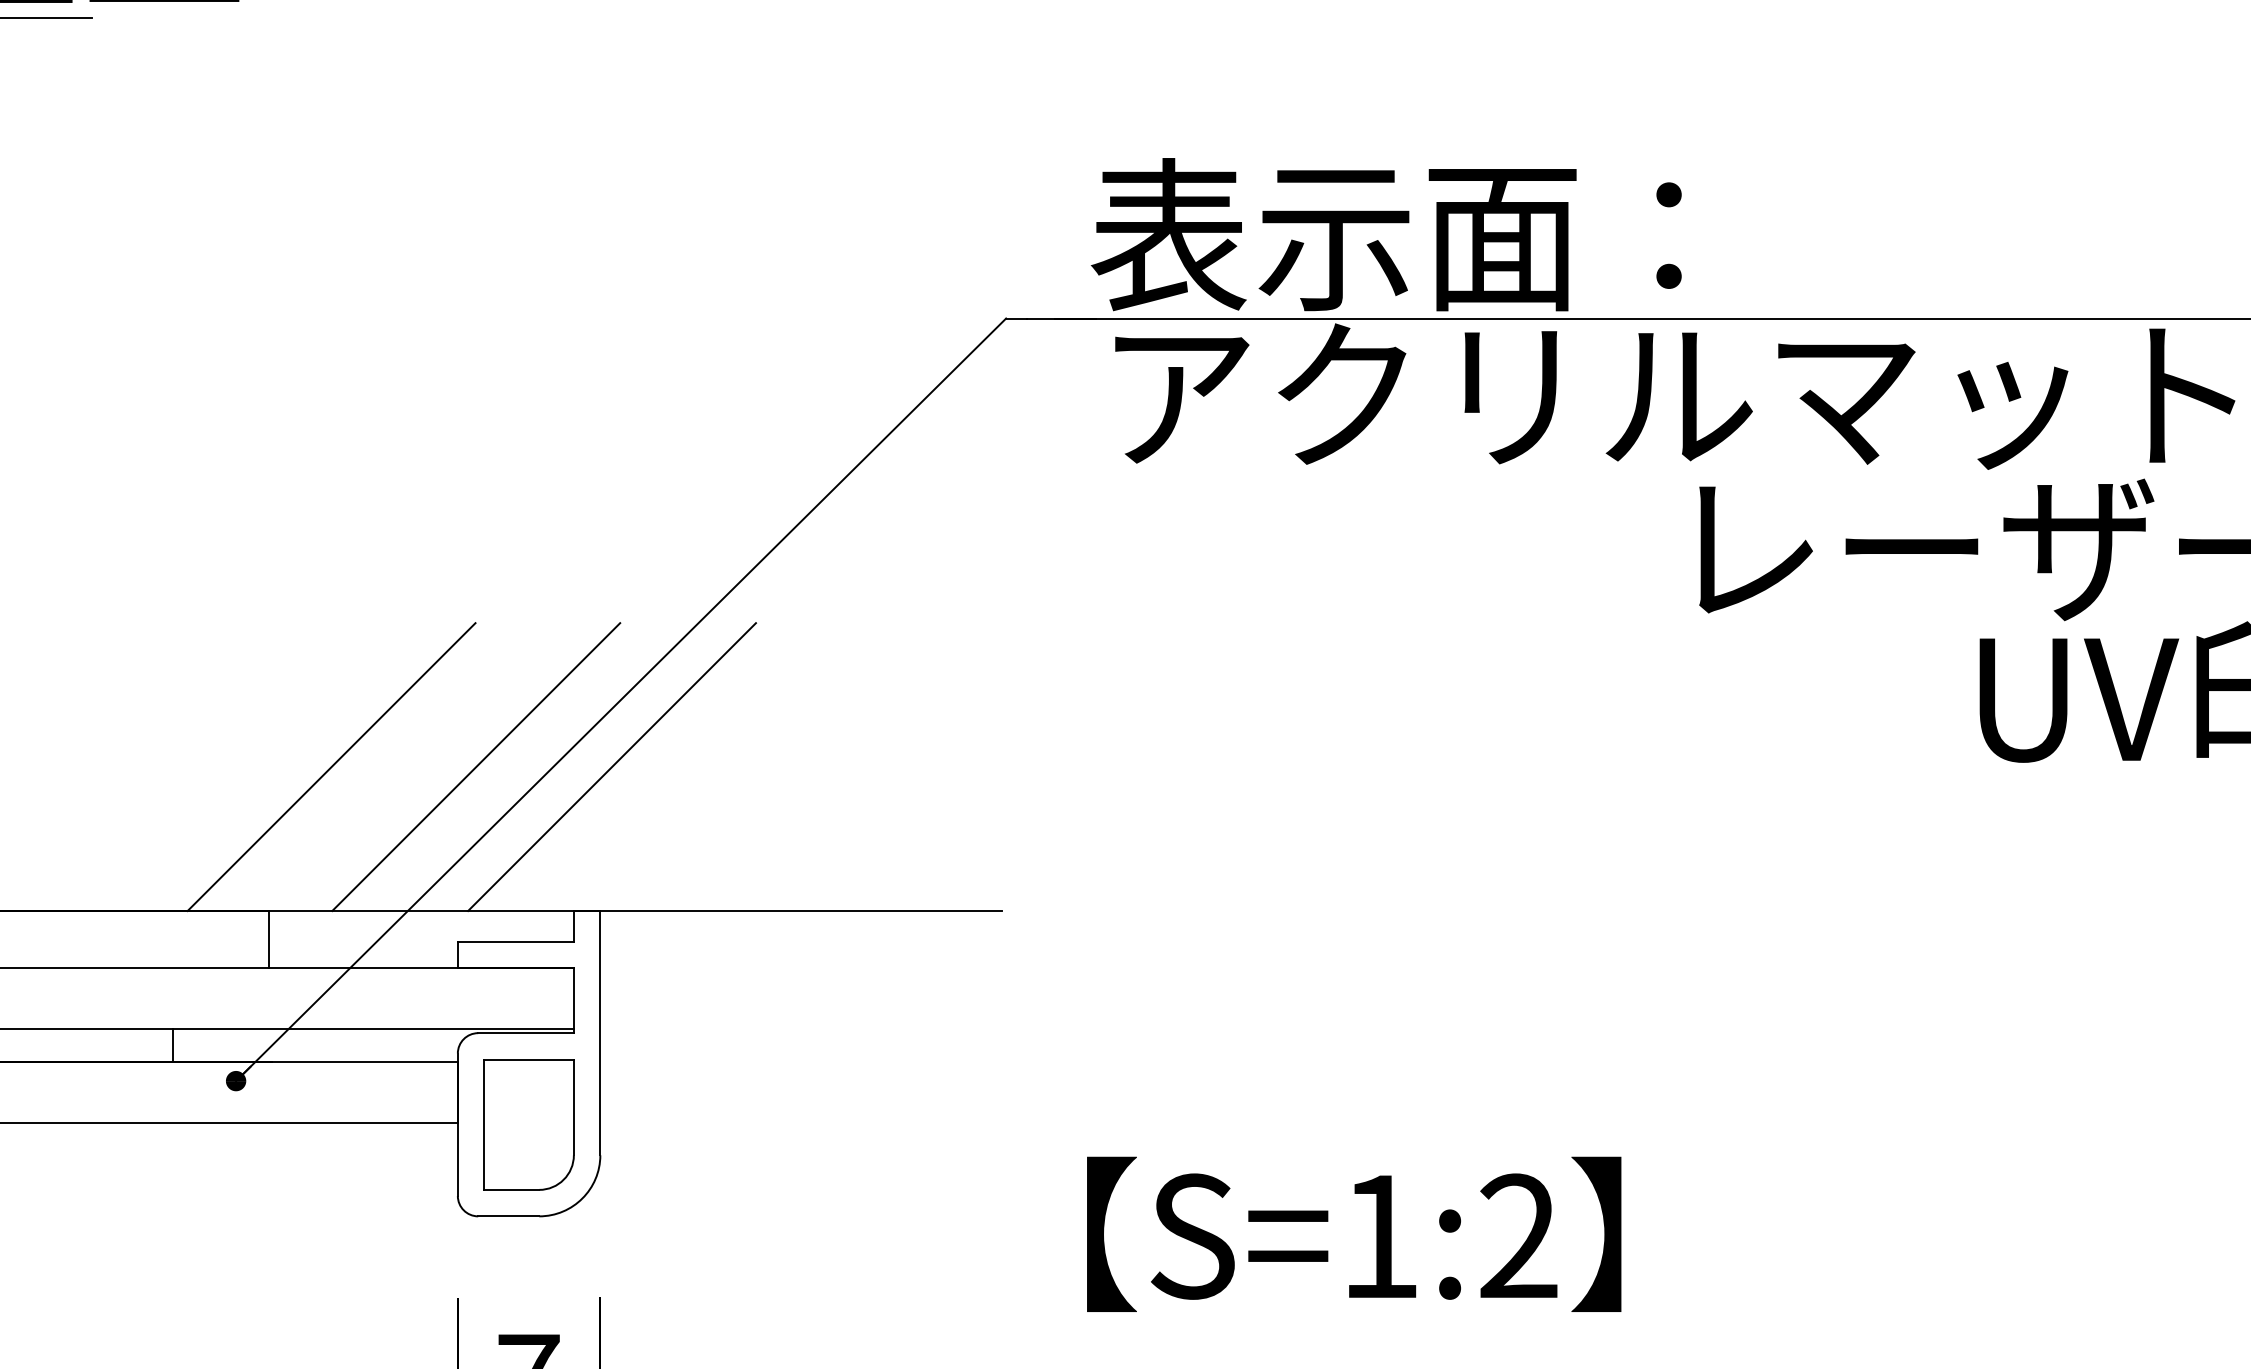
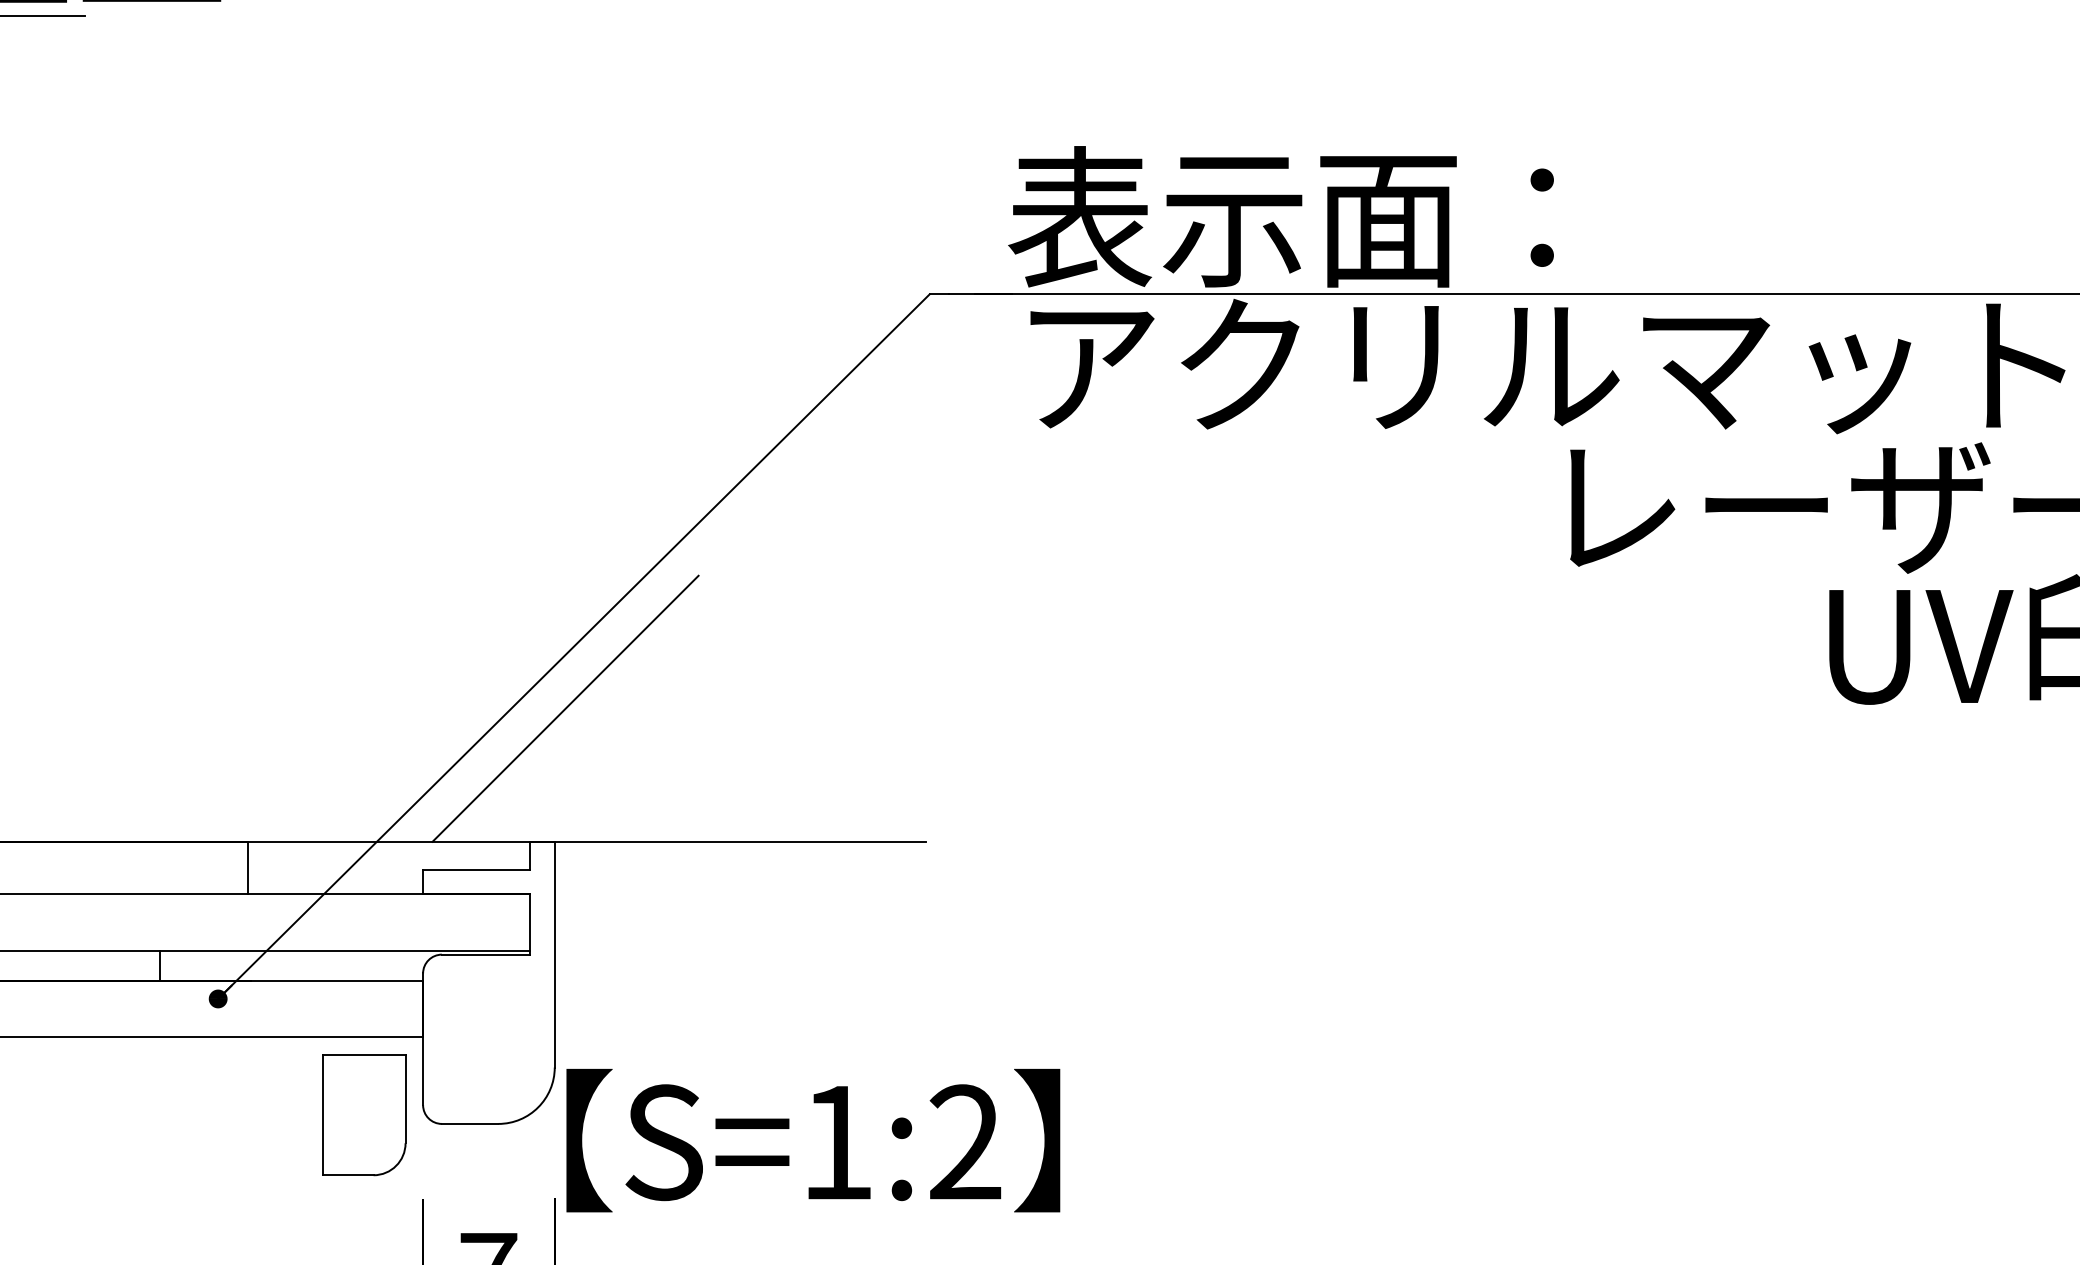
line: (331, 767) -> (306, 709), removed
line: (476, 767) -> (440, 709), removed
part: (528, 1124) -> (363, 1114), moved
text: (1354, 1233) -> (813, 1139), moved

